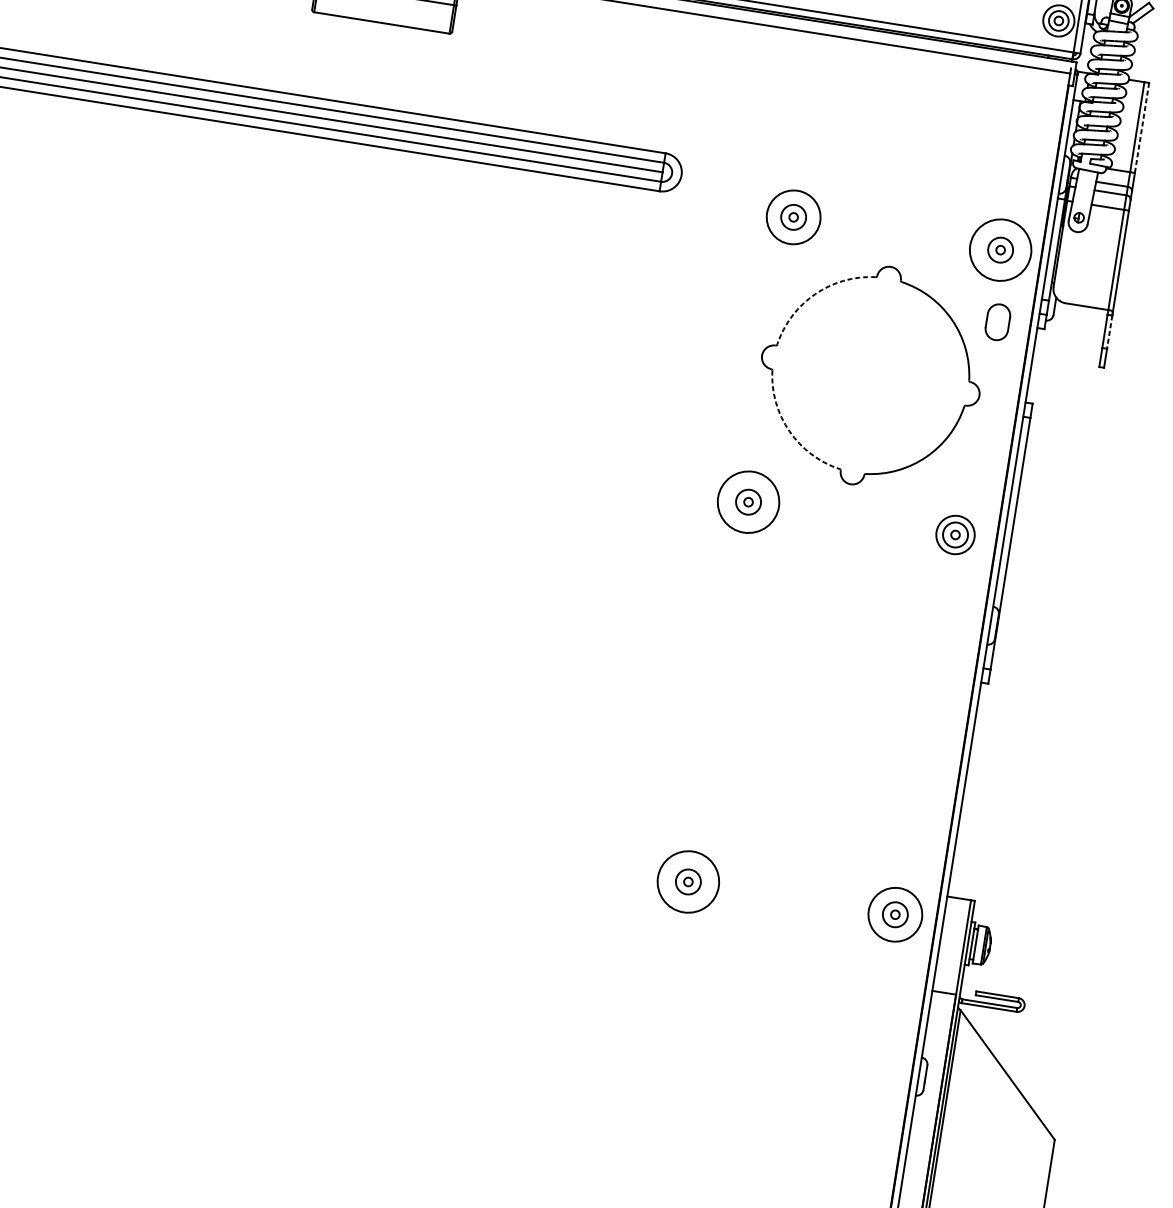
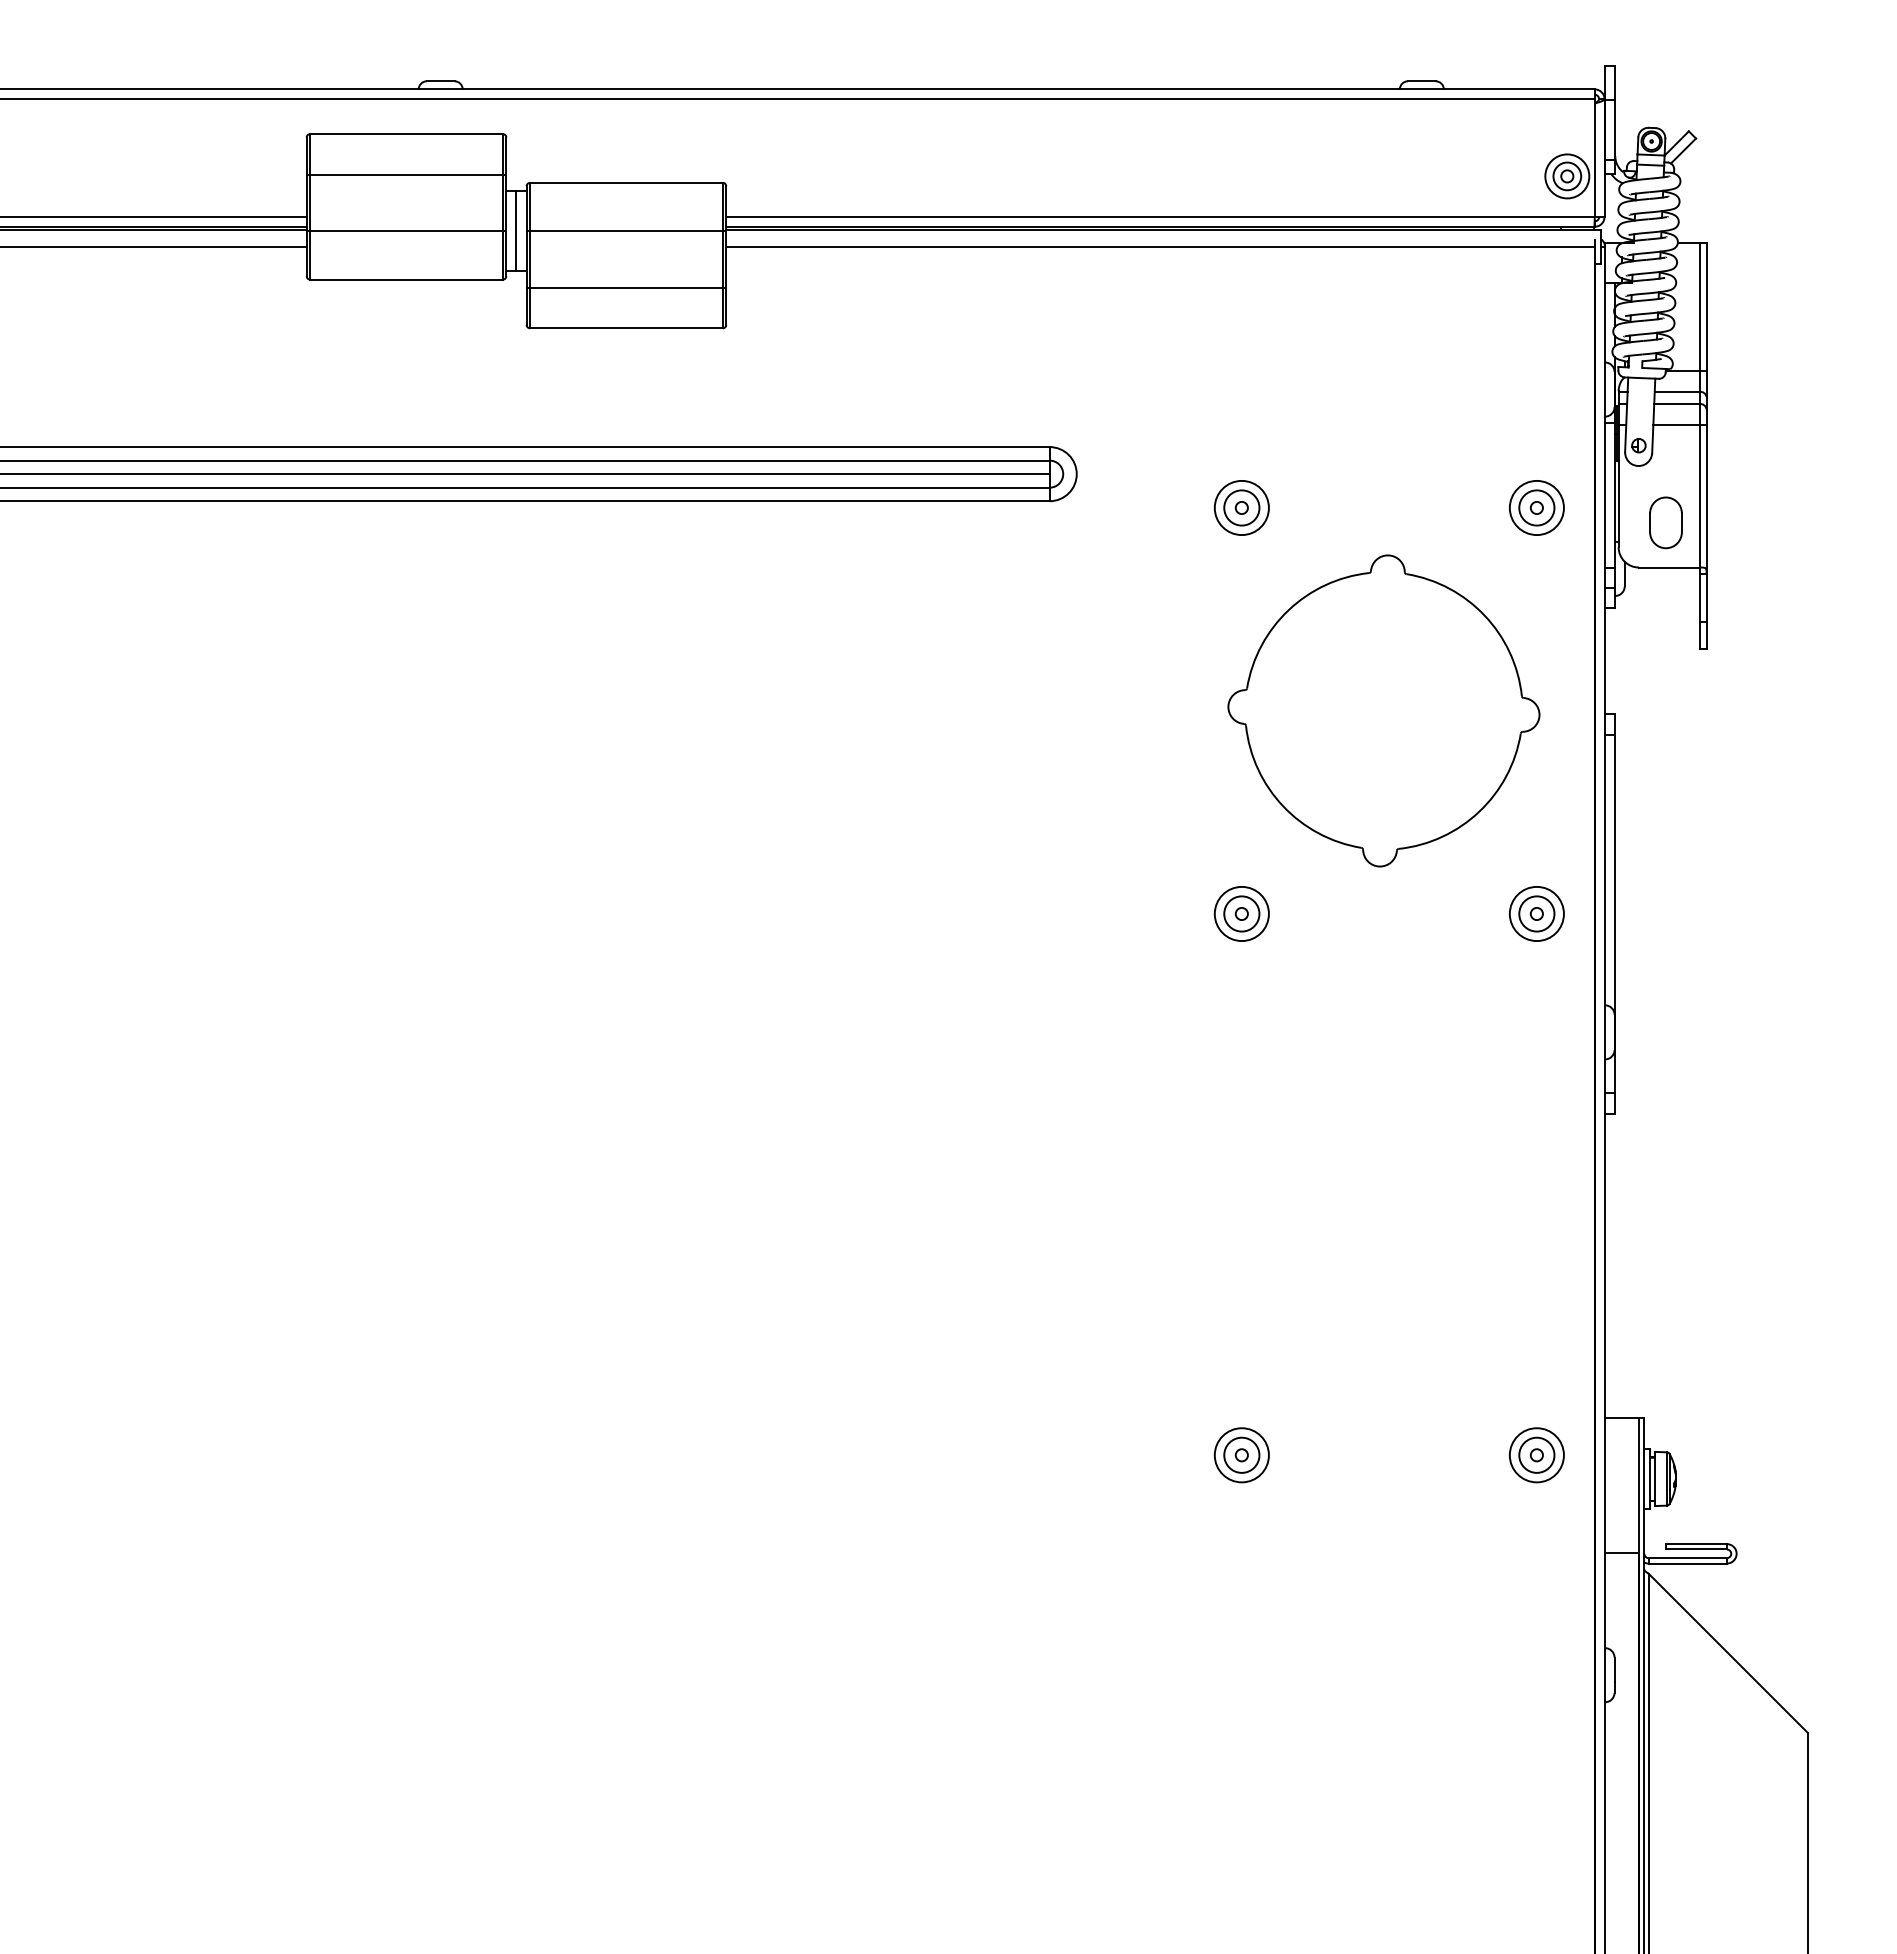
line: (1141, 128) -> (1706, 307), dashed -> solid
circle: (793, 217) -> (1241, 507), size x0.71
circle: (1000, 249) -> (1536, 507), size x0.62
arc: (814, 294) -> (1288, 610), dashed -> solid
part: (997, 321) -> (1665, 522), moved
line: (1109, 331) -> (1706, 597), dashed -> solid
arc: (789, 431) -> (1283, 806), dashed -> solid
circle: (748, 501) -> (1241, 913), size x0.62
circle: (688, 882) -> (1241, 1455), size x0.62
circle: (895, 914) -> (1536, 1455), size x0.71

